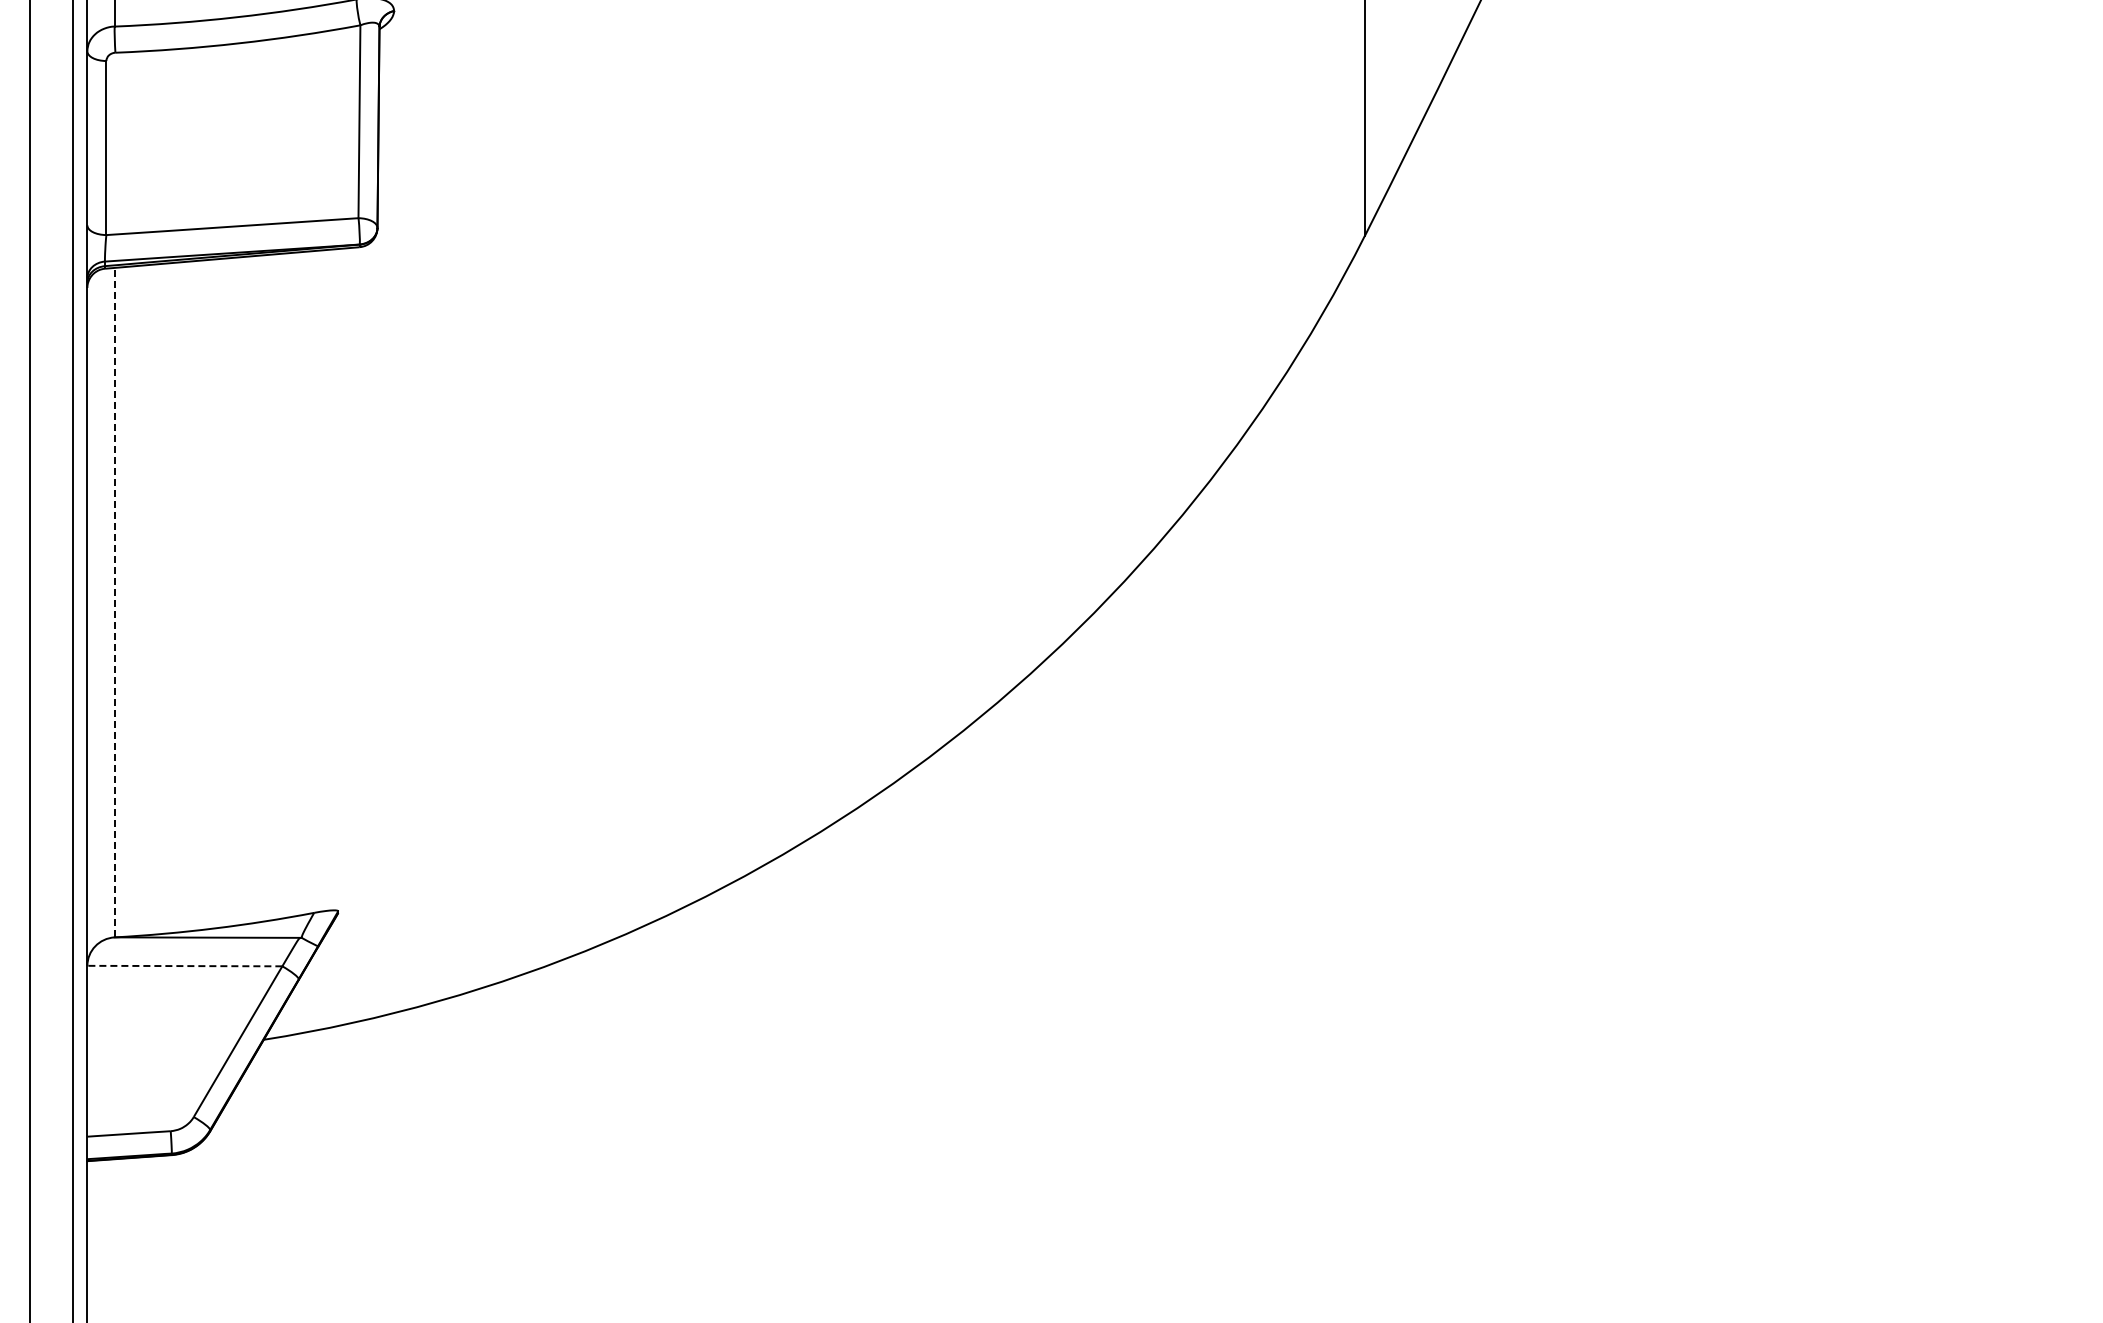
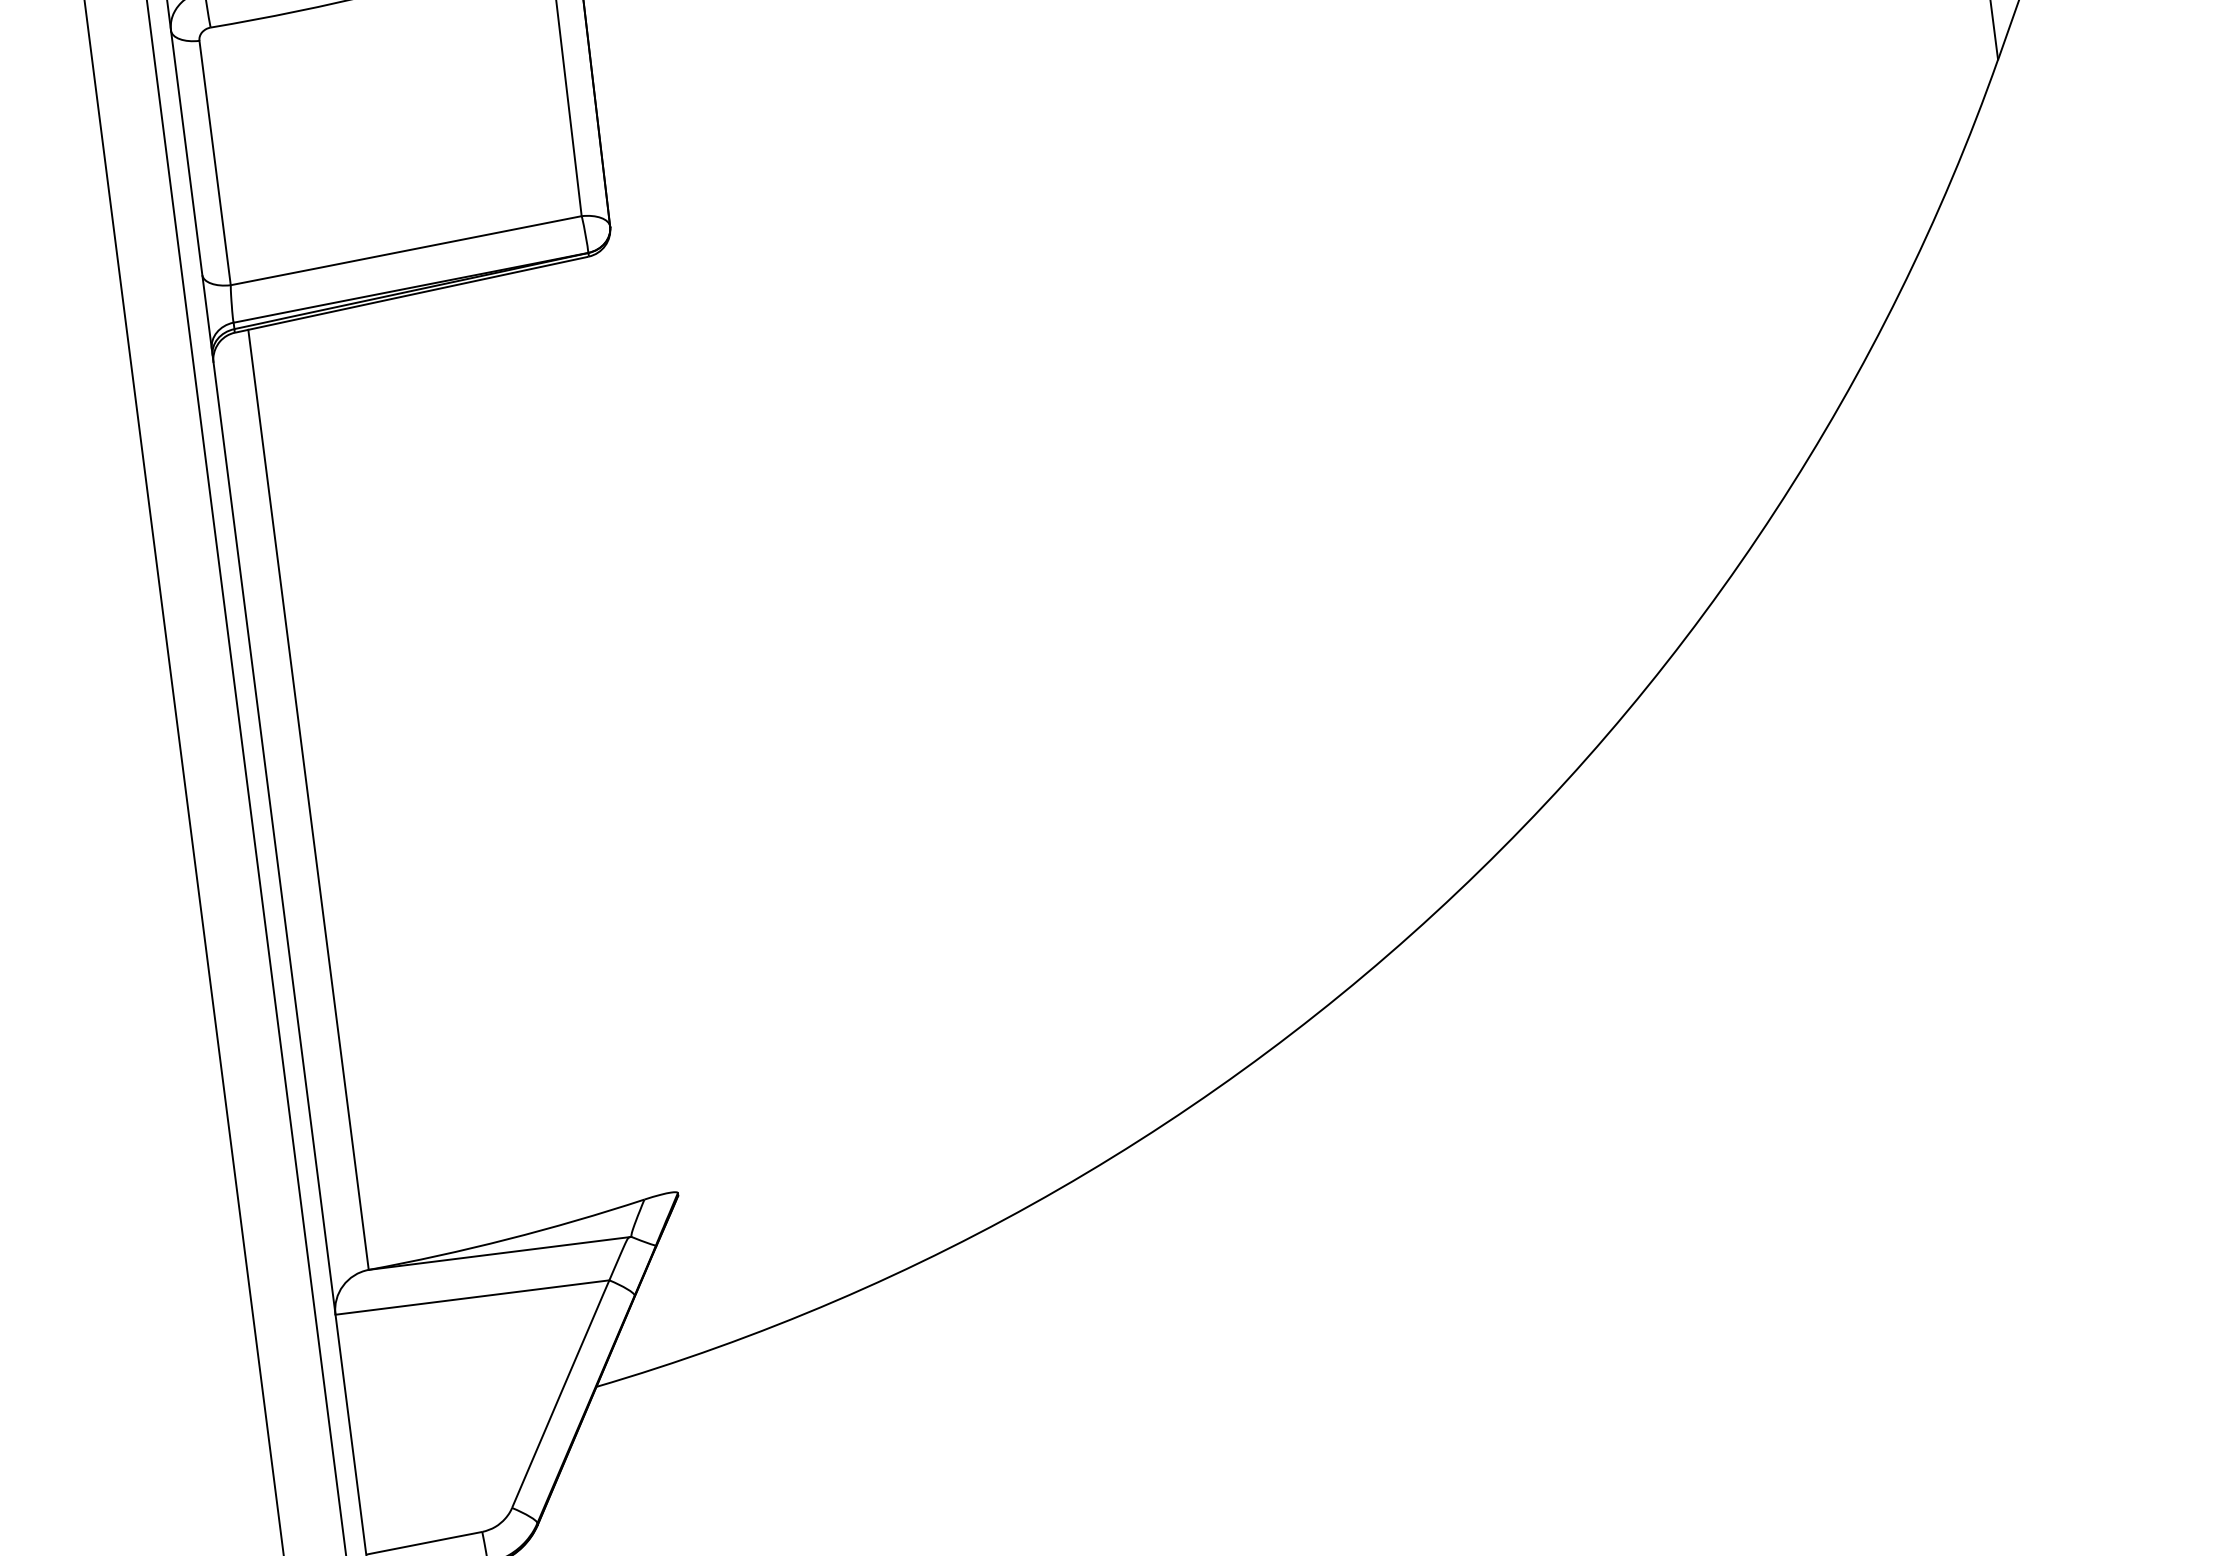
line: (114, 602) -> (308, 799), dashed -> solid
line: (184, 966) -> (471, 1298), dashed -> solid

